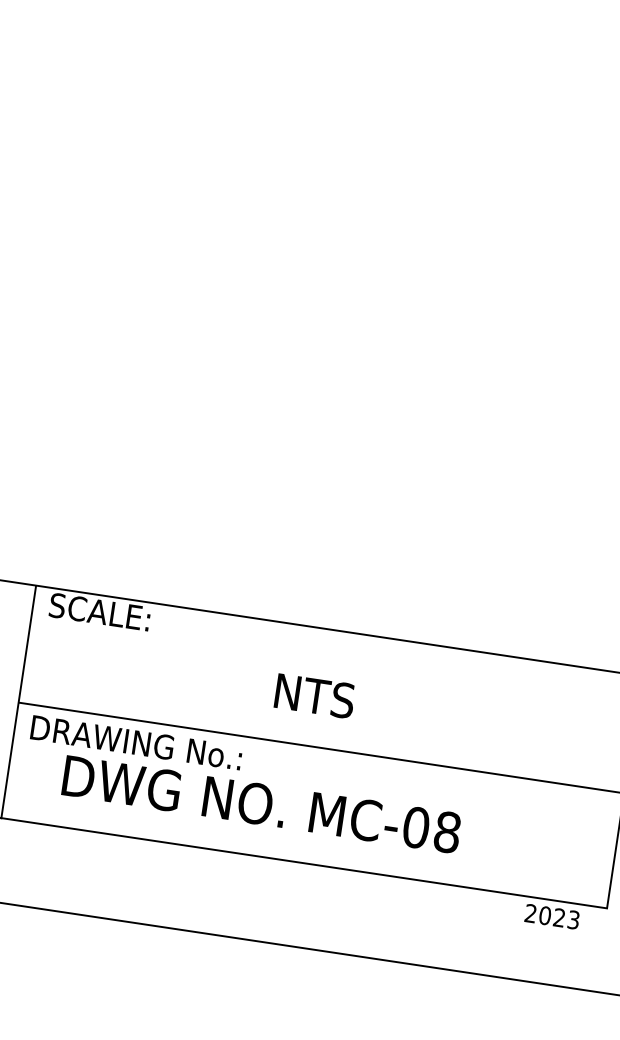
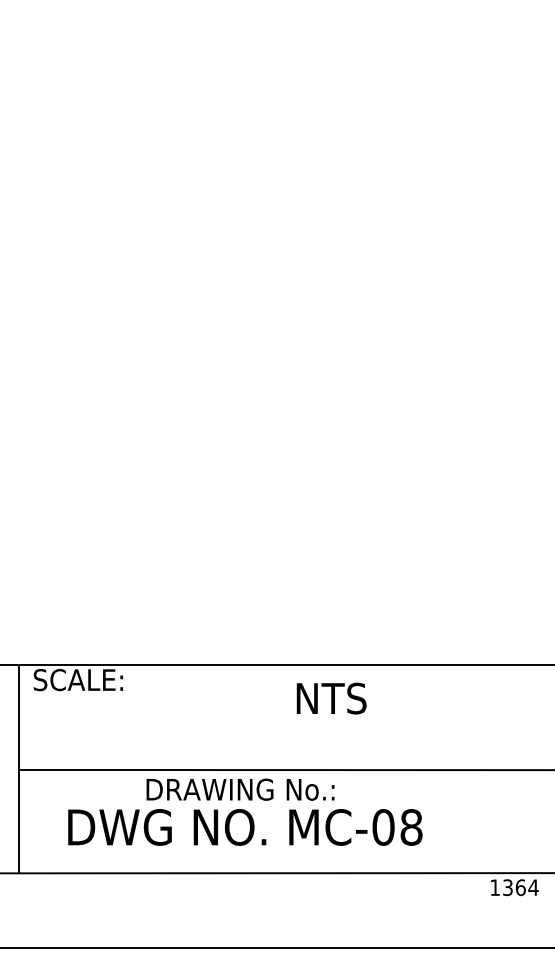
text: (314, 696) -> (331, 698), moved
text: (136, 742) -> (240, 789), moved
text: (552, 916) -> (514, 887), 2023 -> 1364

